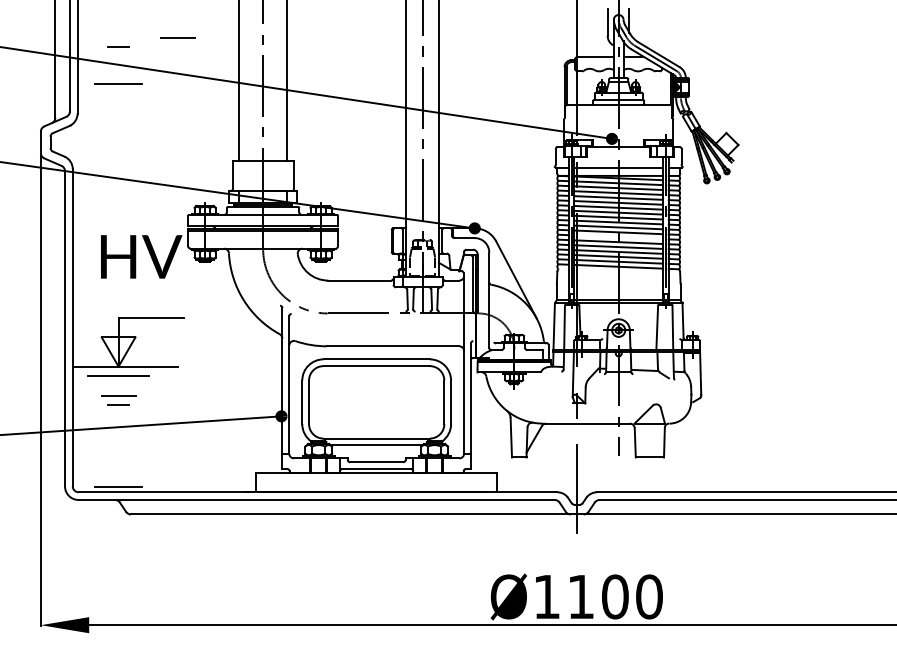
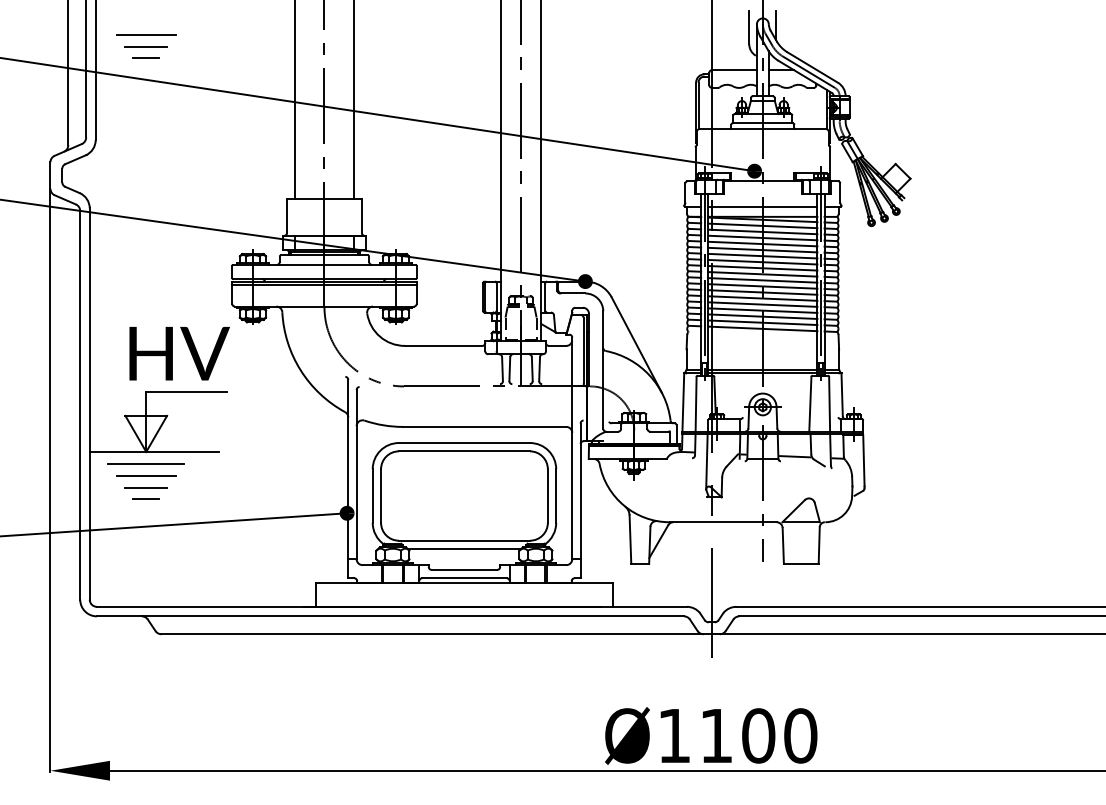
line: (177, 37) -> (145, 46), moved
line: (118, 83) -> (146, 34), moved
line: (618, 237) -> (762, 292), added
text: (141, 256) -> (179, 353), moved
line: (118, 486) -> (146, 475), moved

